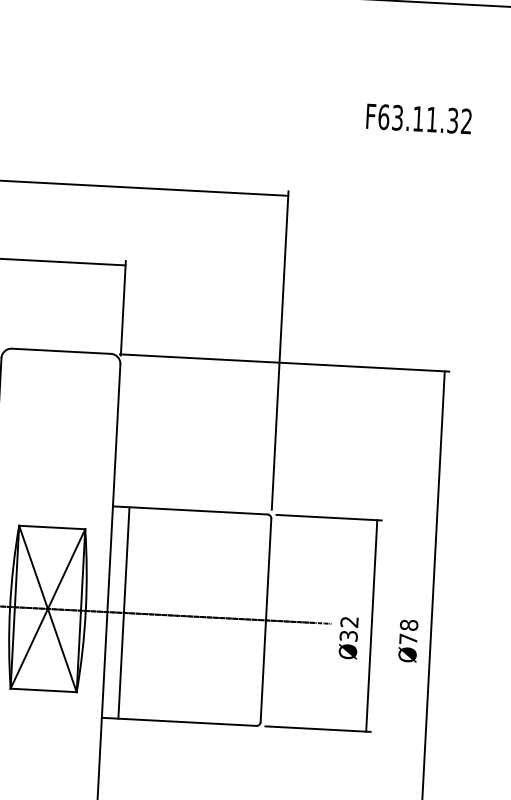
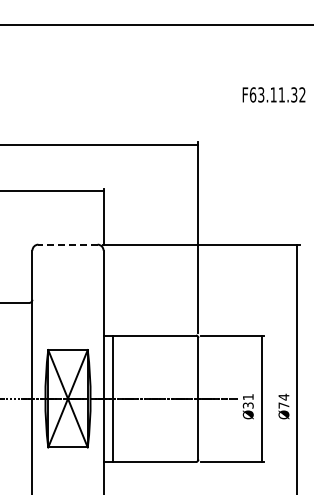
line: (62, 351) -> (68, 244), solid -> dashed
text: (348, 622) -> (247, 397), Ø32 -> Ø31
text: (408, 624) -> (283, 396), Ø78 -> Ø74

